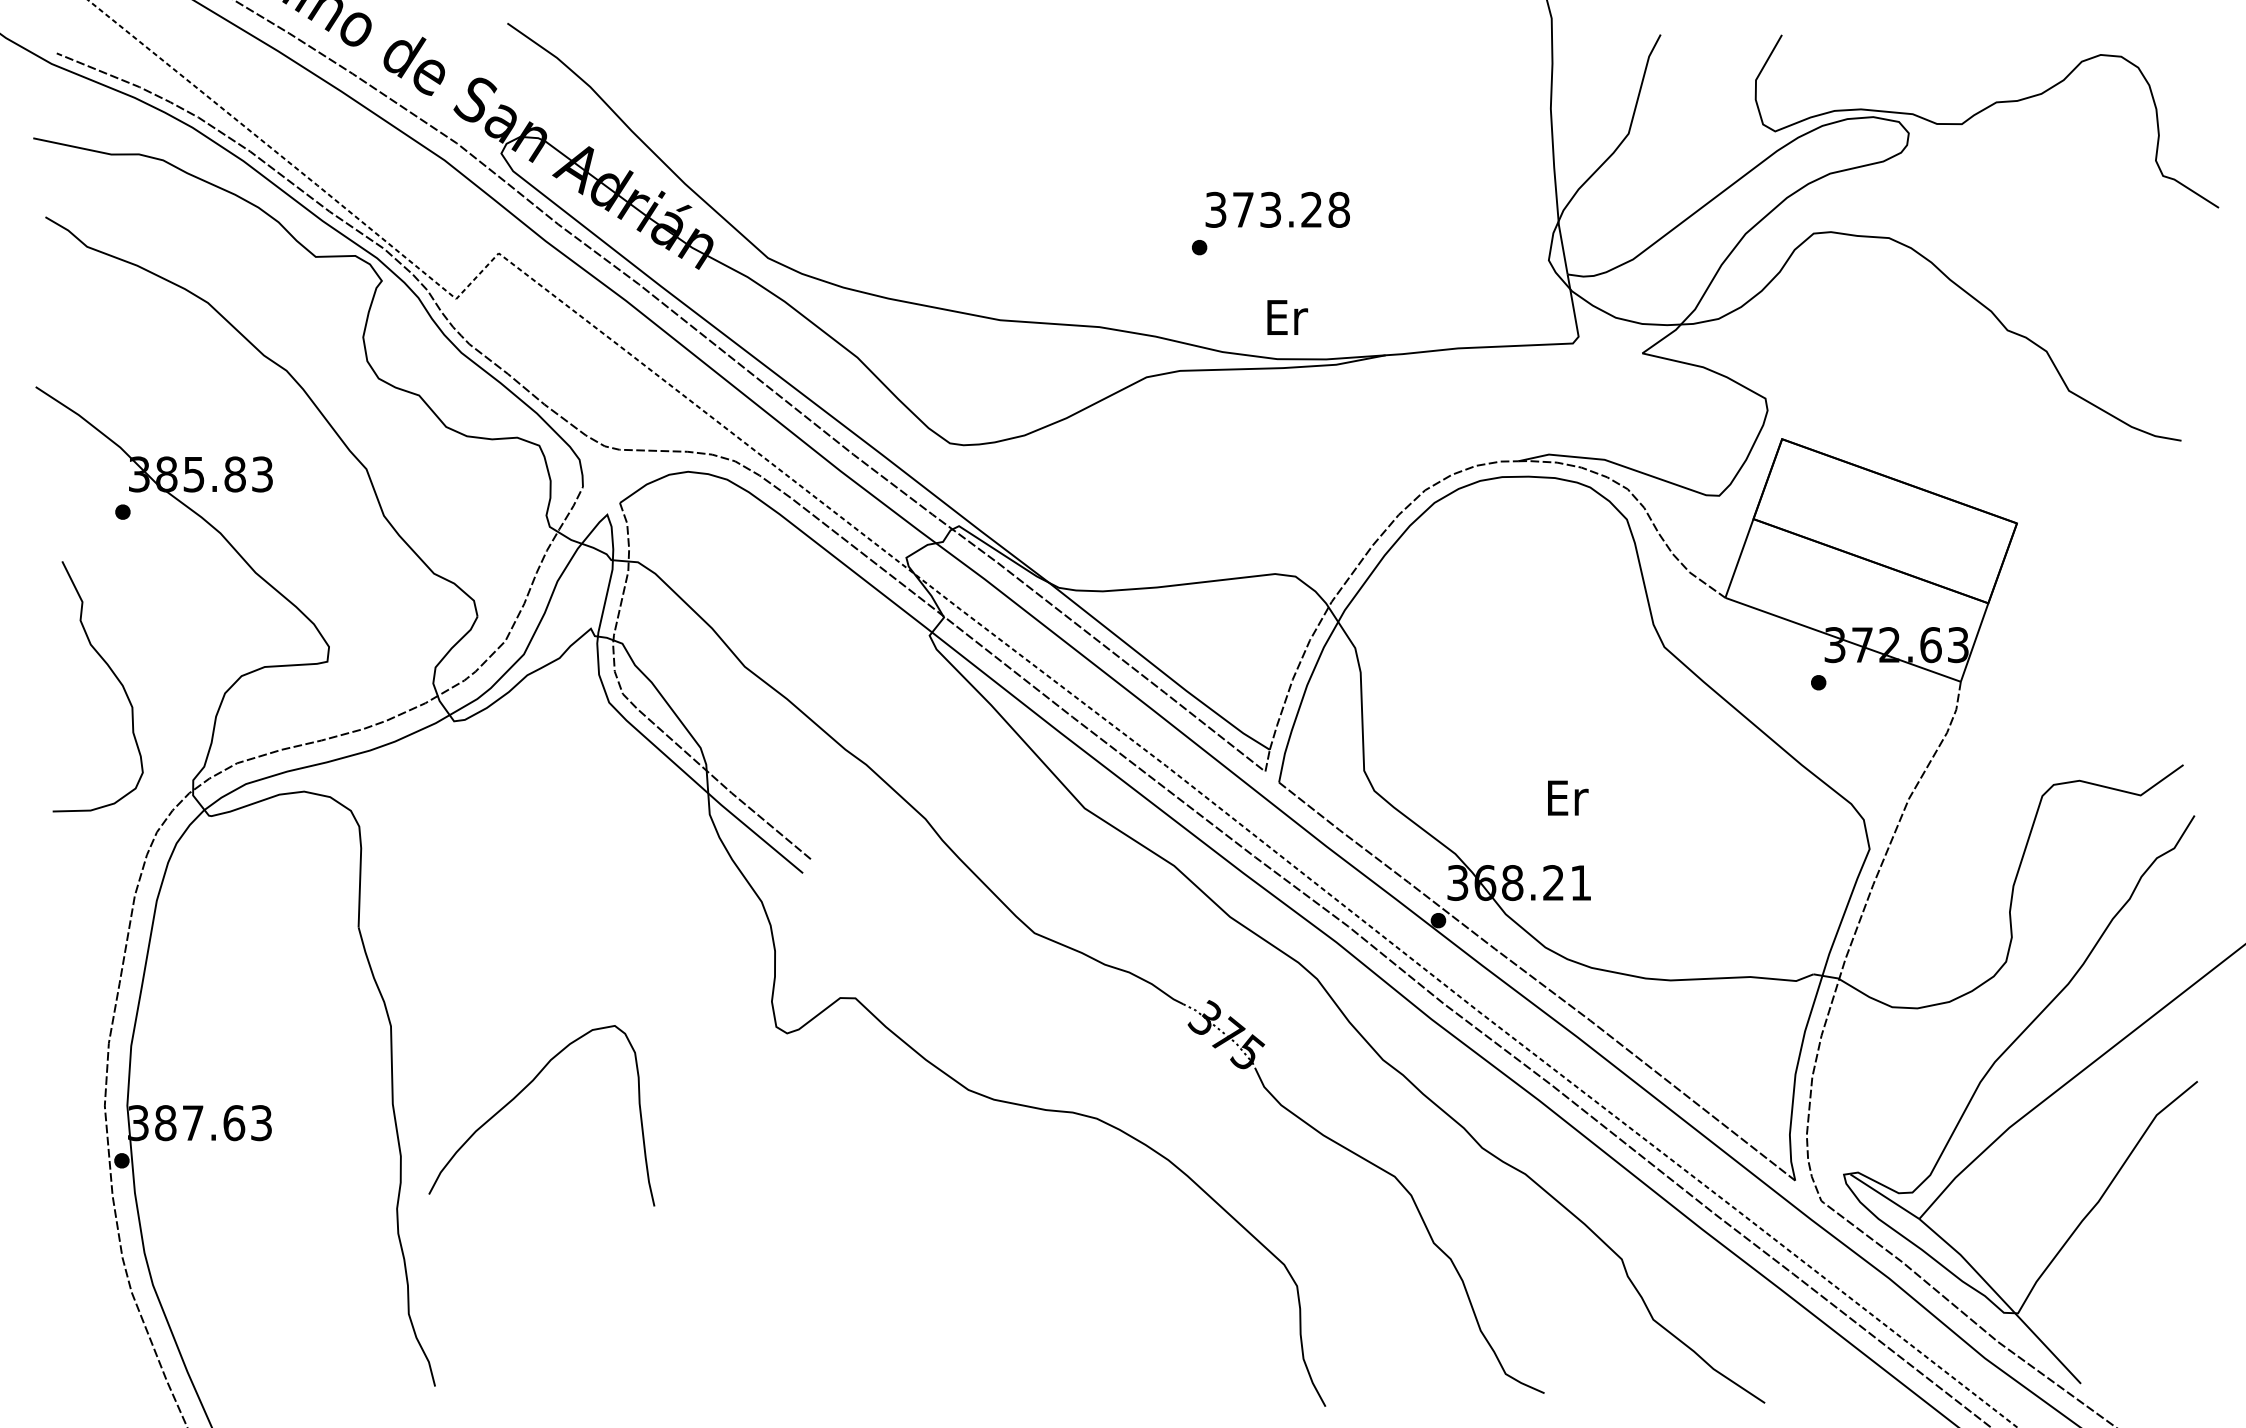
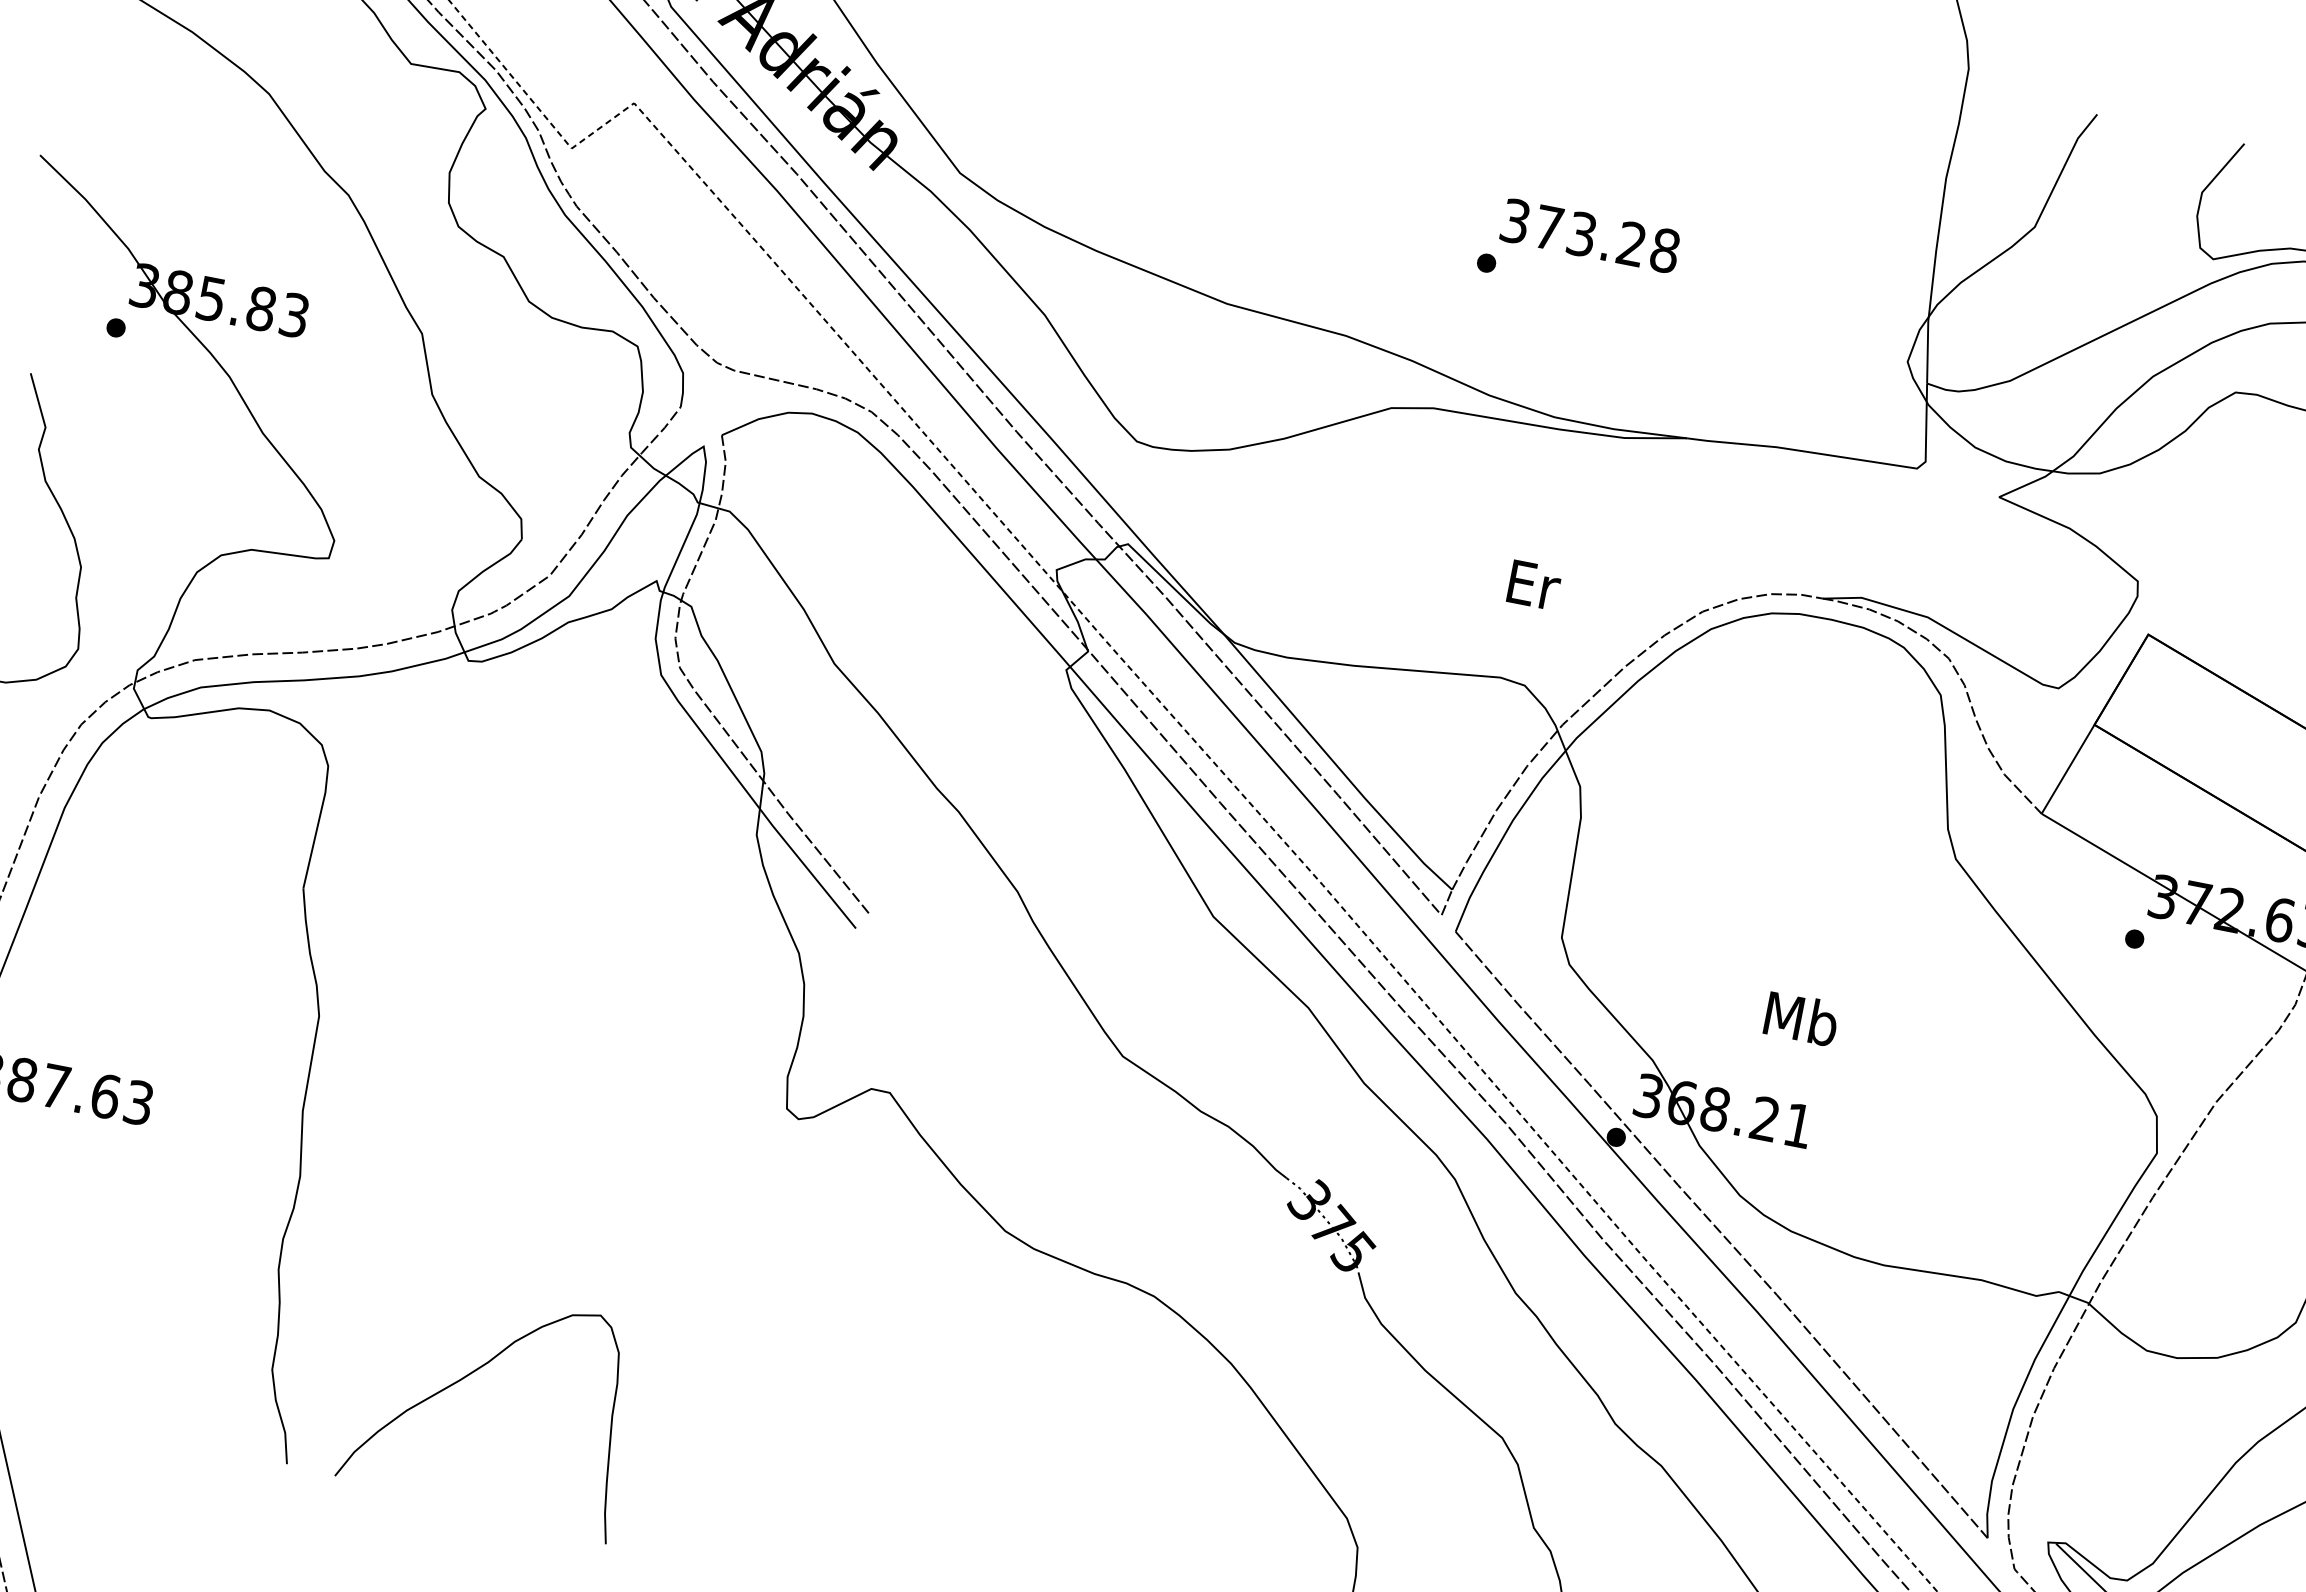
text: (1287, 317) -> (1534, 585), moved
text: (1566, 797) -> (1801, 1018), Er -> Mb
curve: (520, 1093) -> (470, 1375), moved

